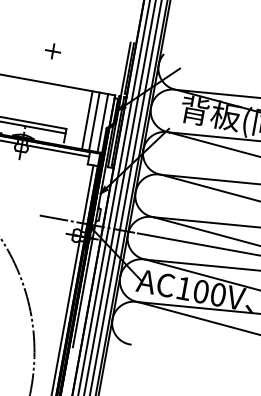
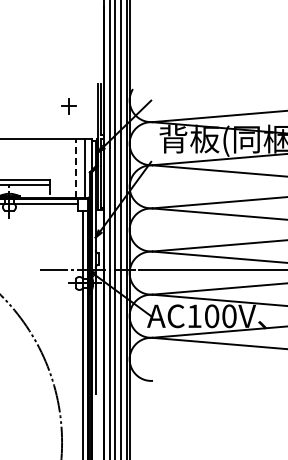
part: (52, 51) -> (68, 106), moved
line: (87, 119) -> (69, 167), removed
line: (94, 121) -> (76, 167), solid -> dashed

